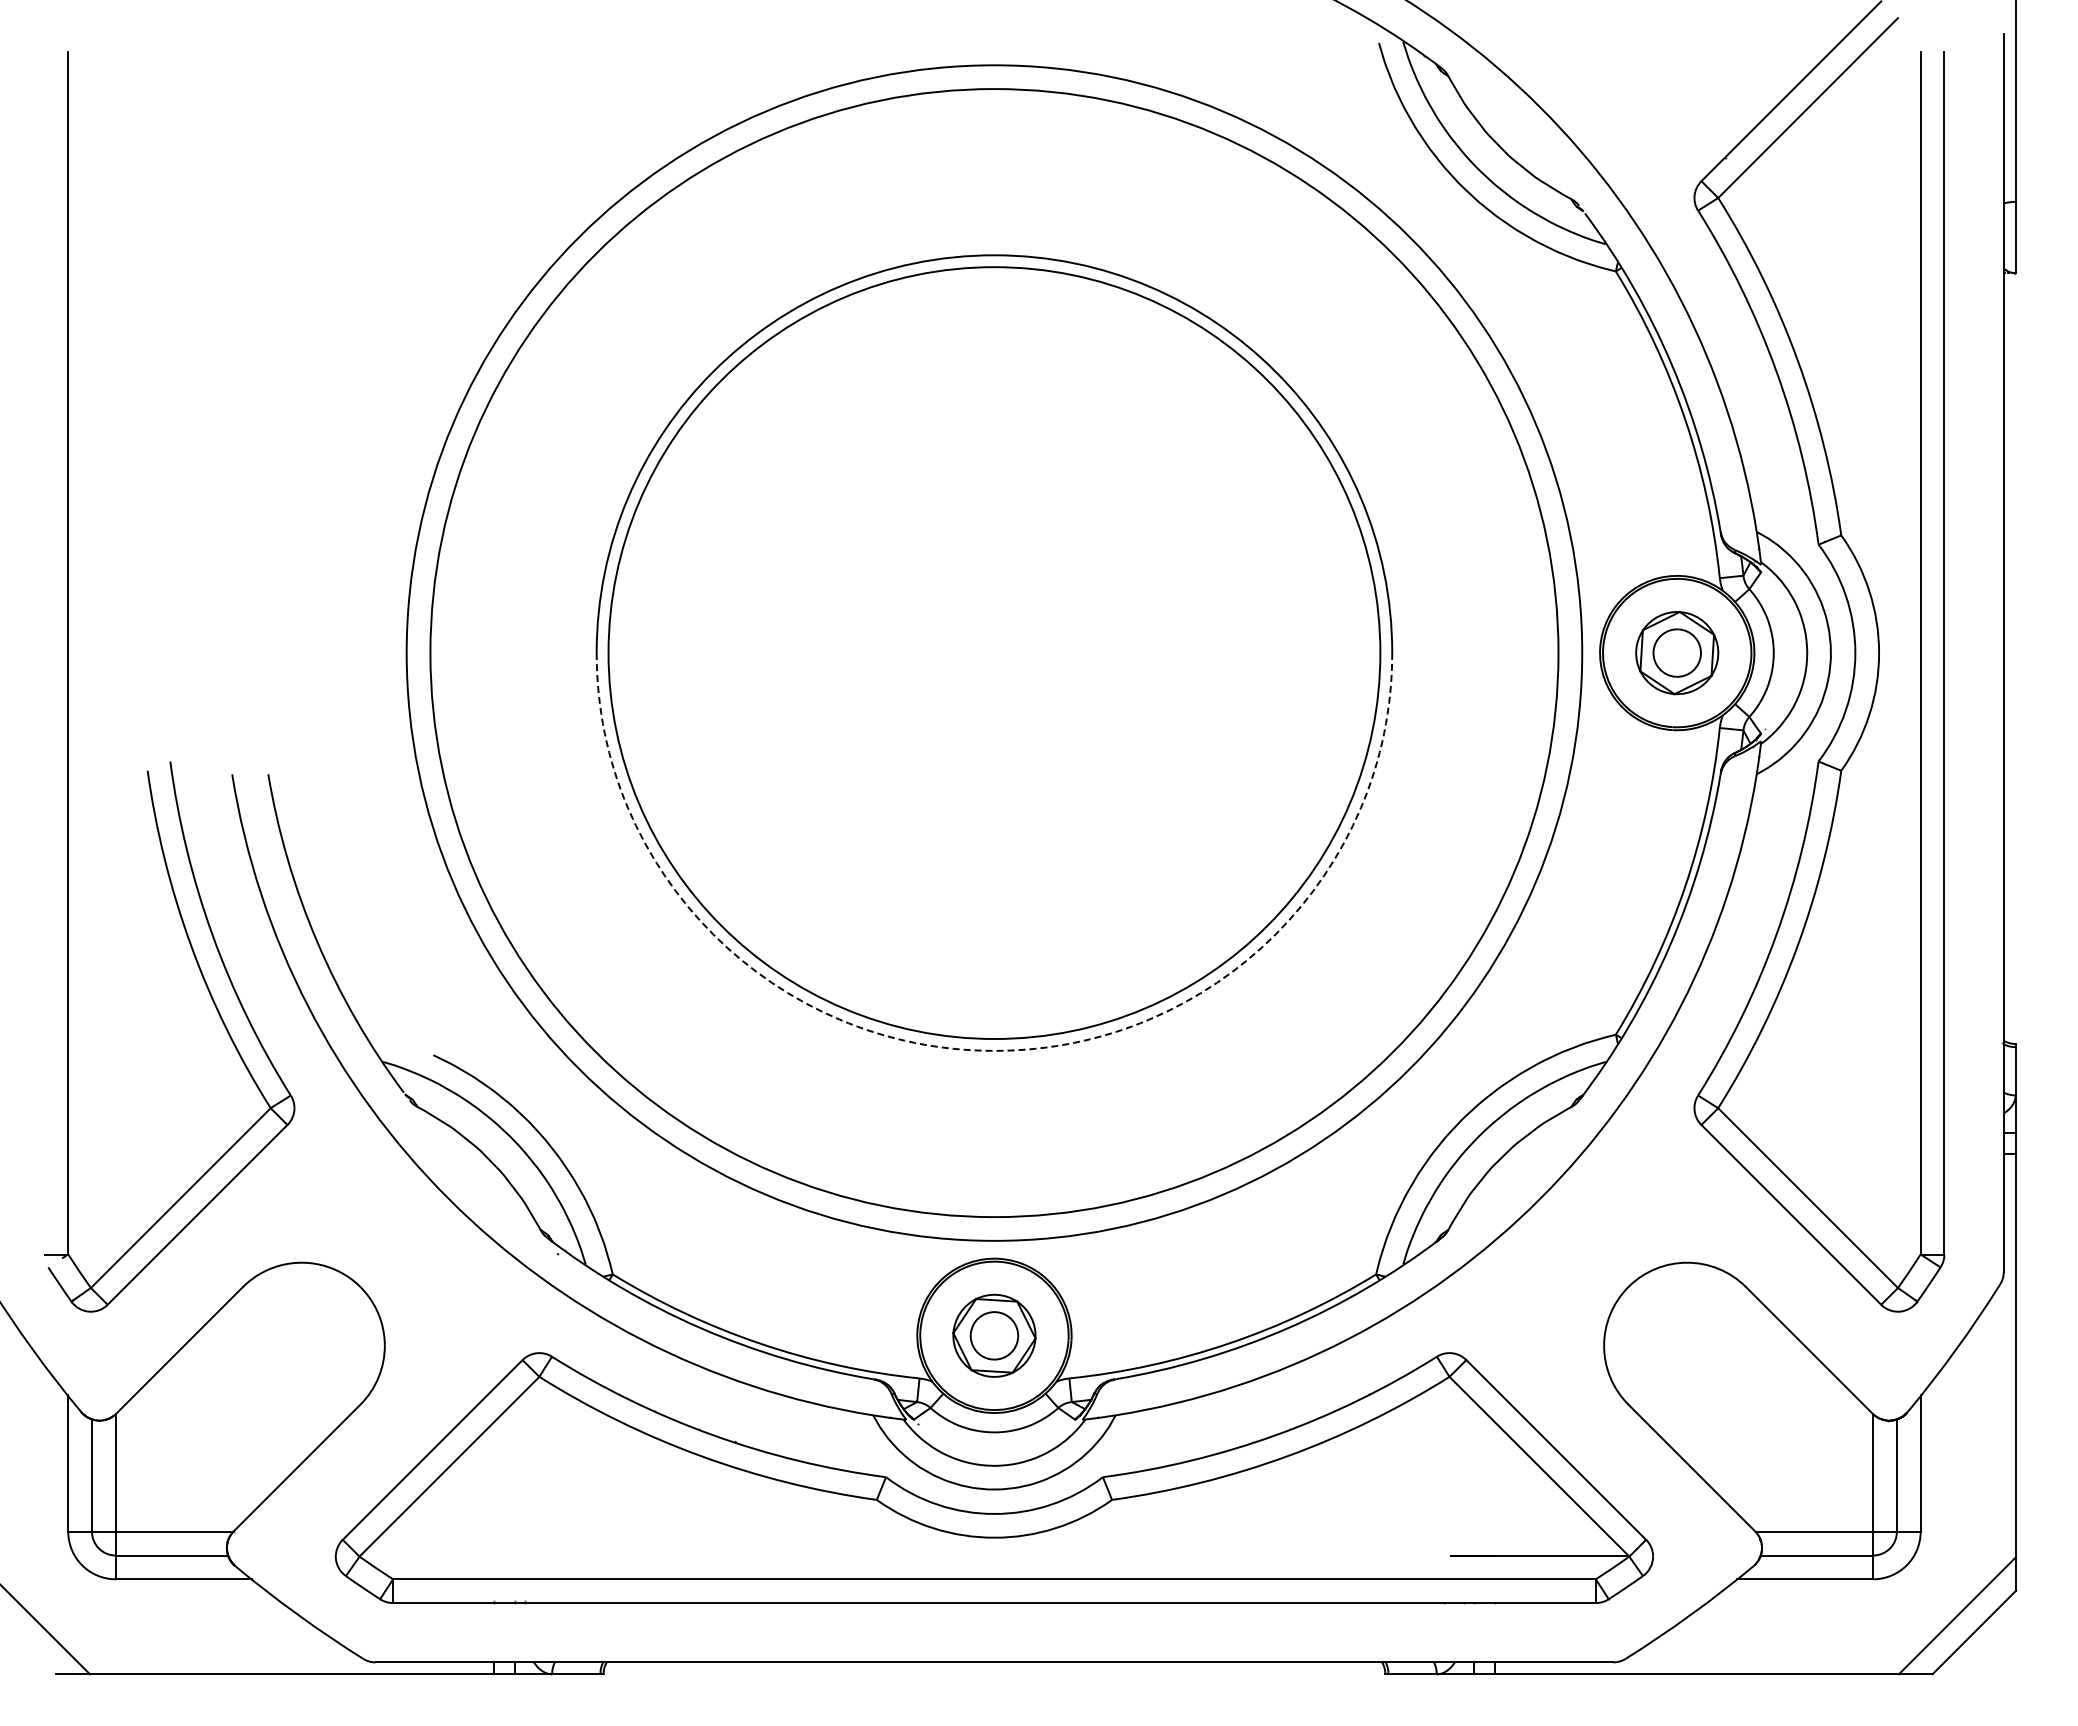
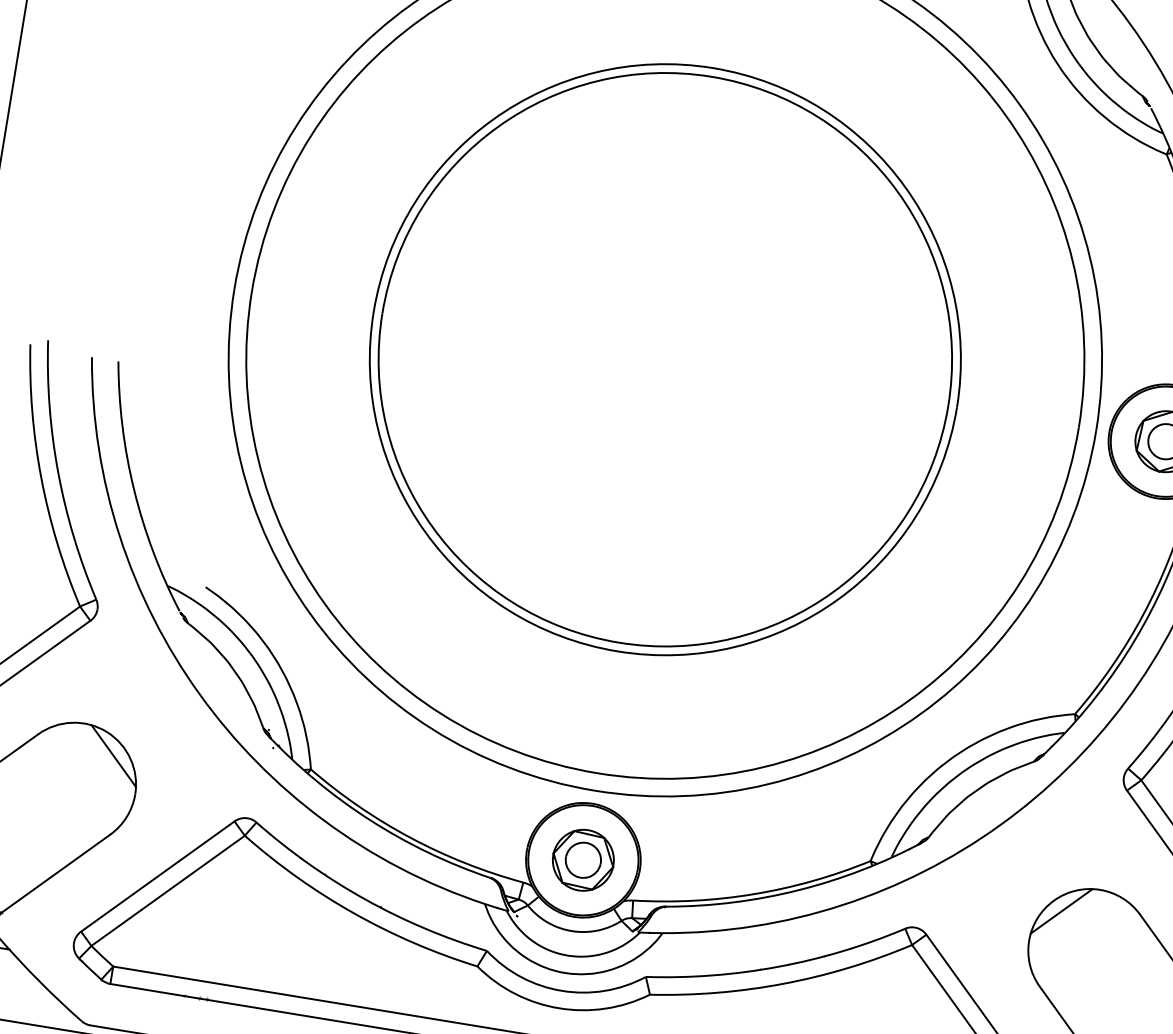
arc: (994, 1050) -> (617, 651), dashed -> solid
line: (347, 1299) -> (113, 755), added
line: (1640, 1299) -> (1061, 911), added

